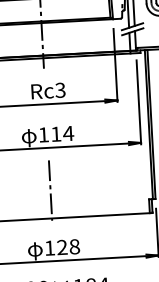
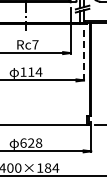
text: (60, 89) -> (35, 44), Rc3 -> Rc7
line: (139, 101) -> (84, 54), solid -> dashed
line: (50, 191) -> (25, 107), removed
text: (49, 247) -> (23, 142), 128 -> 628

